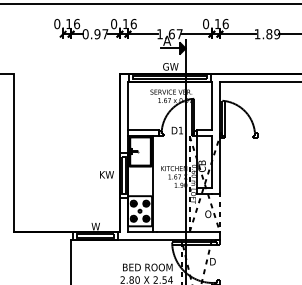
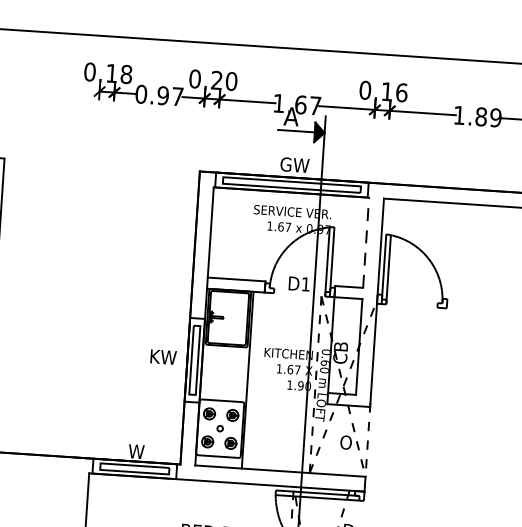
text: (77, 23) -> (127, 73), 0.16 -> 0.18
text: (129, 23) -> (223, 79), 0.16 -> 0.20
line: (211, 105) -> (365, 241), solid -> dashed

